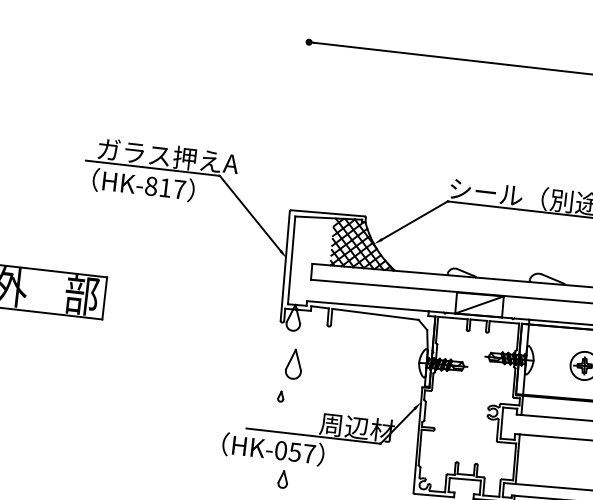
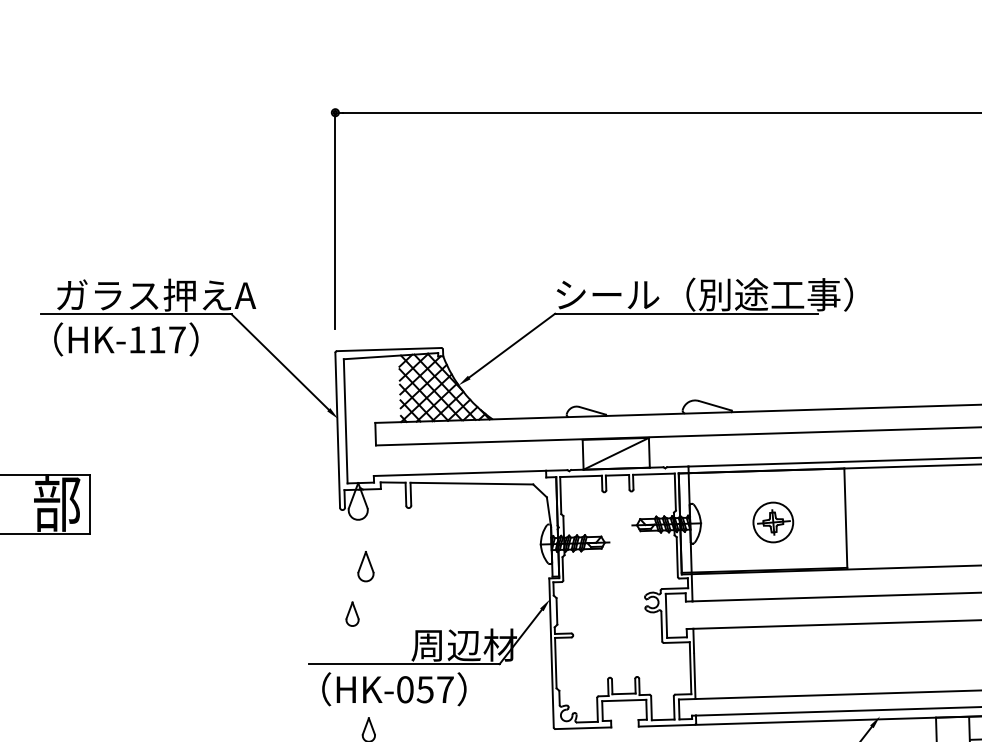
line: (300, 118) -> (335, 220), added
text: (151, 186) -> (137, 339), HK-817 -> HK-117
part: (293, 364) -> (365, 566), size x0.71
part: (280, 396) -> (352, 613), size x1.67
text: (273, 449) -> (394, 689), moved

